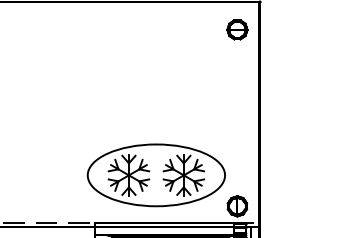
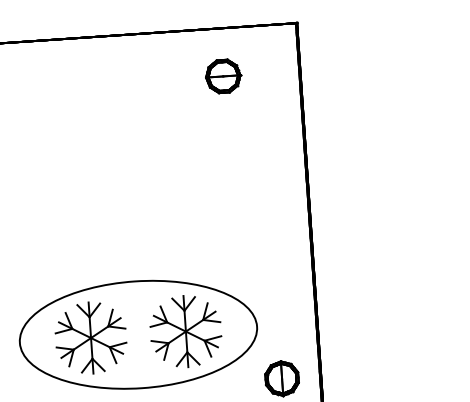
part: (237, 29) -> (223, 75), moved

